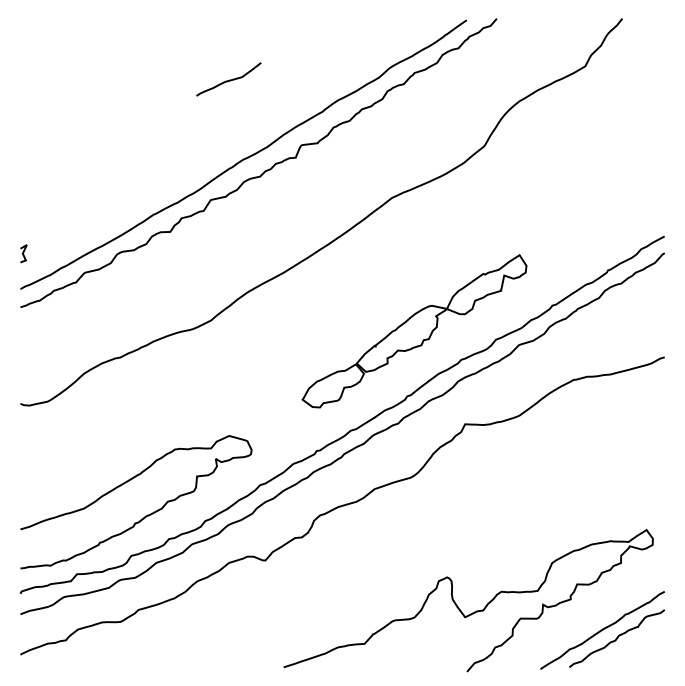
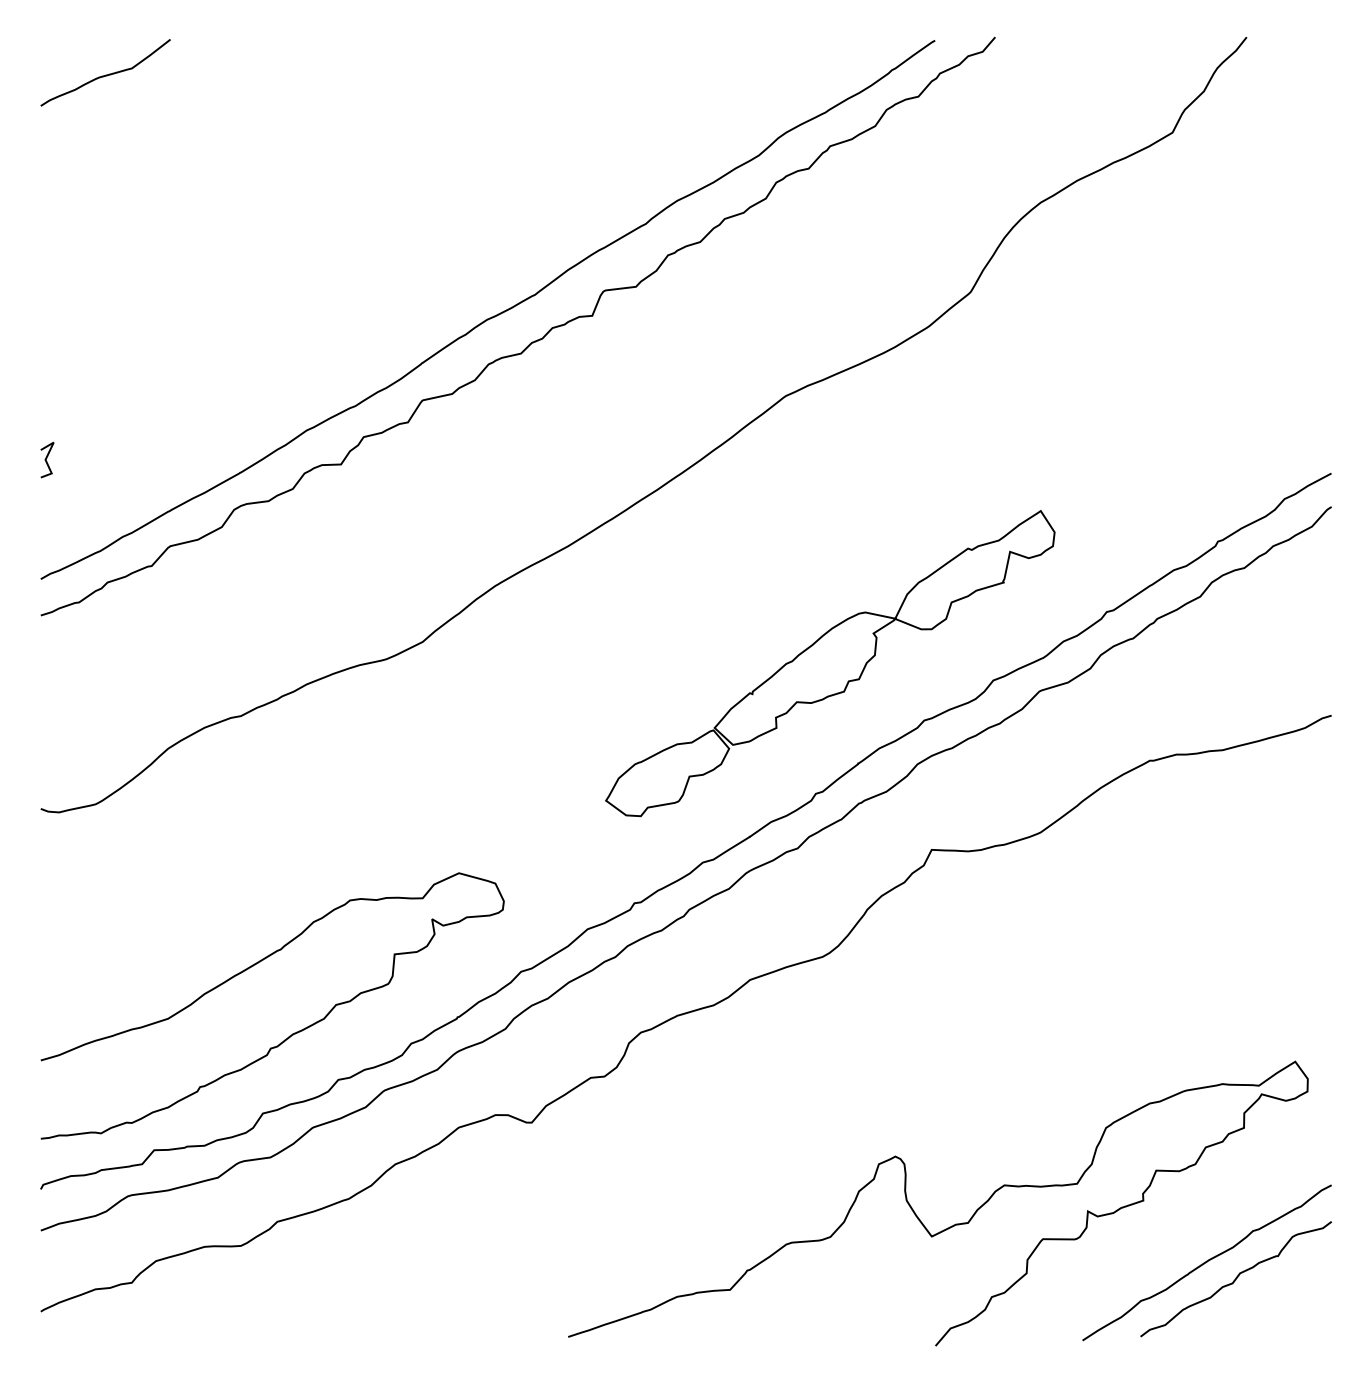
curve: (229, 79) -> (106, 72), moved
line: (23, 253) -> (46, 459), moved

